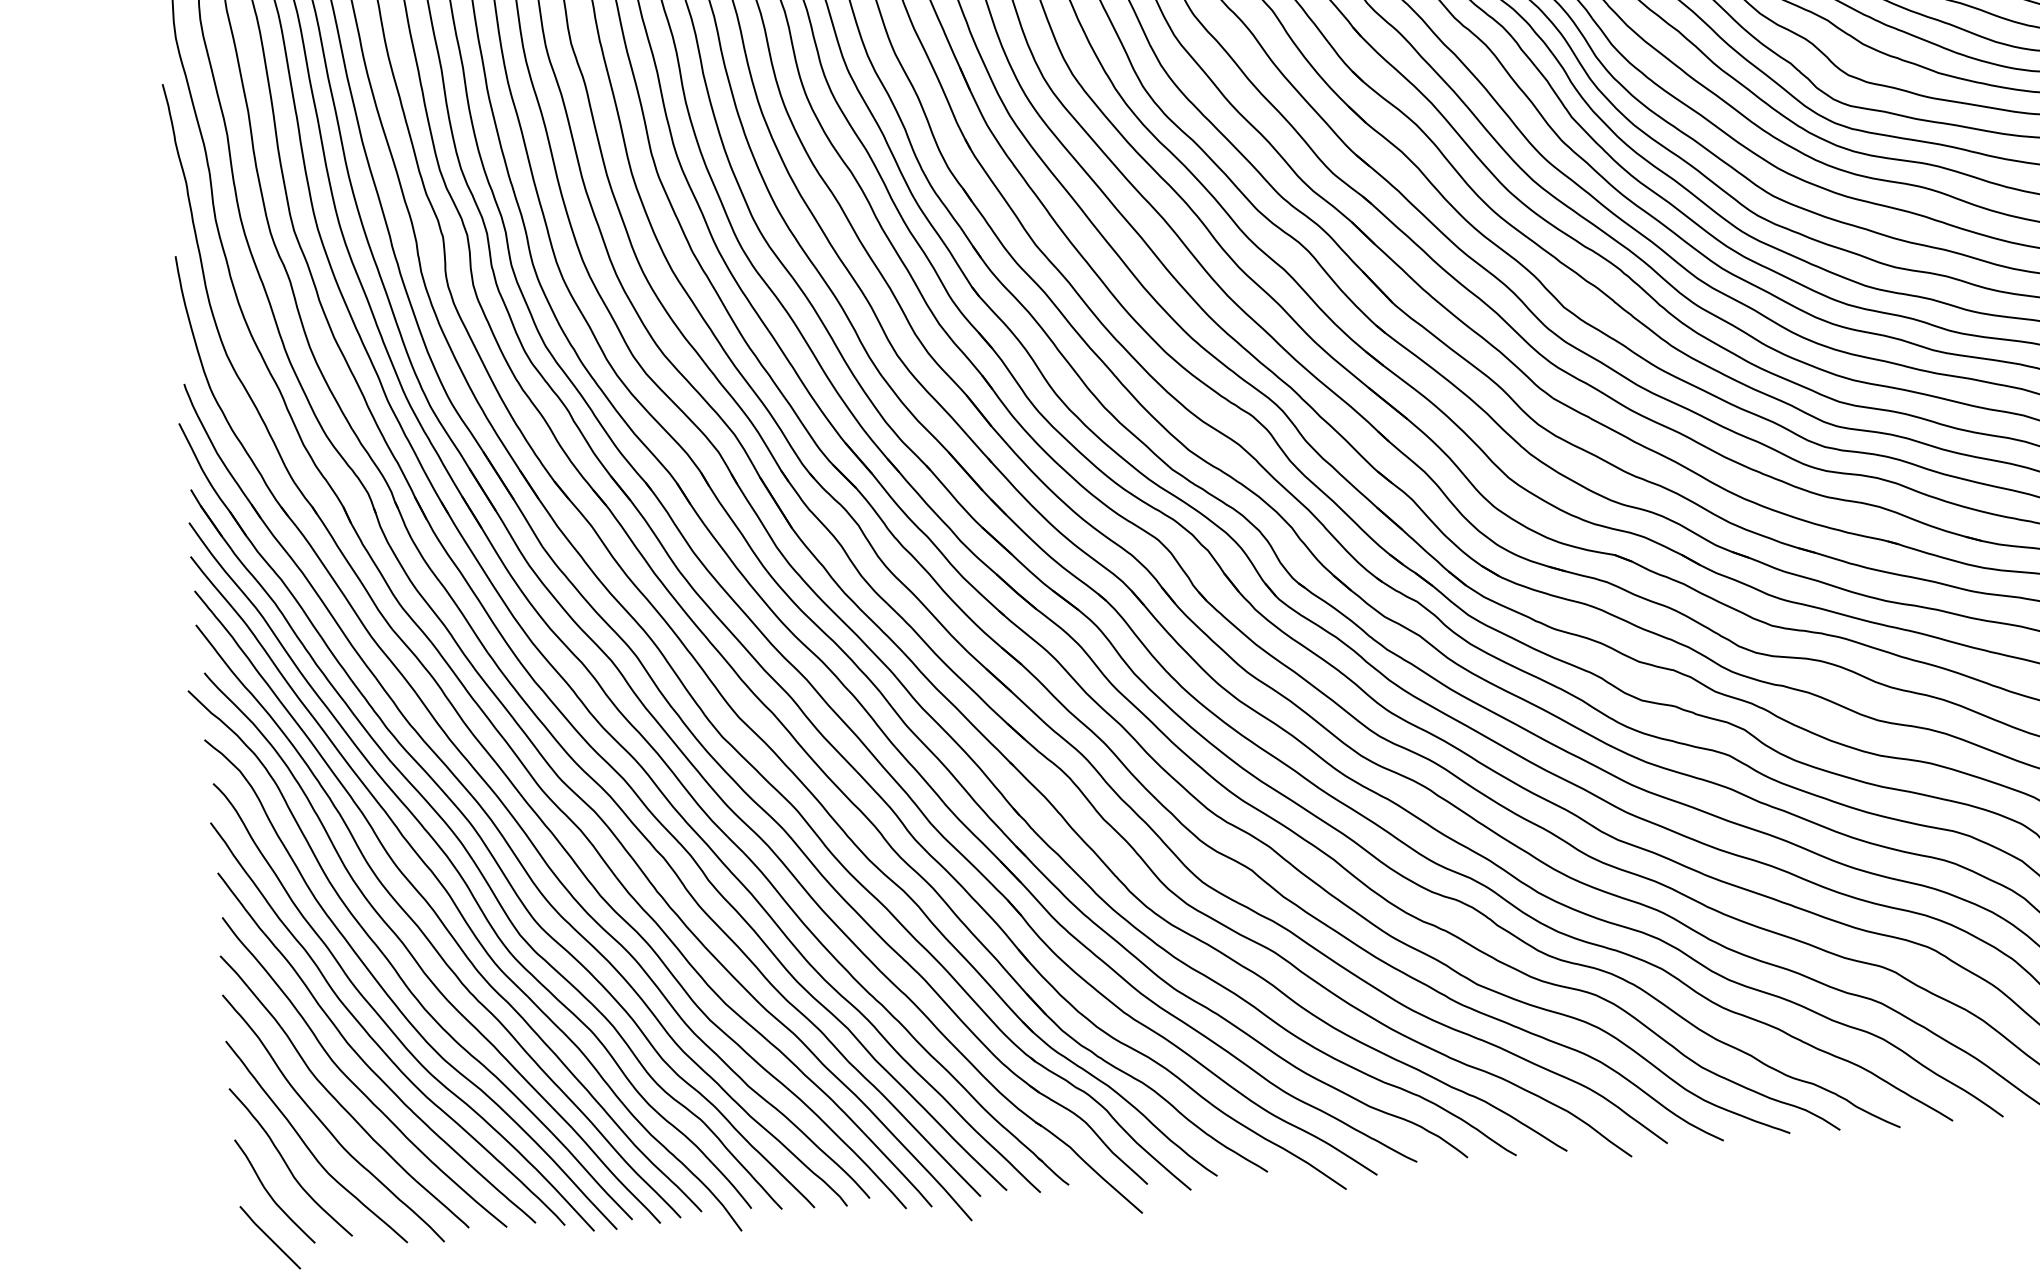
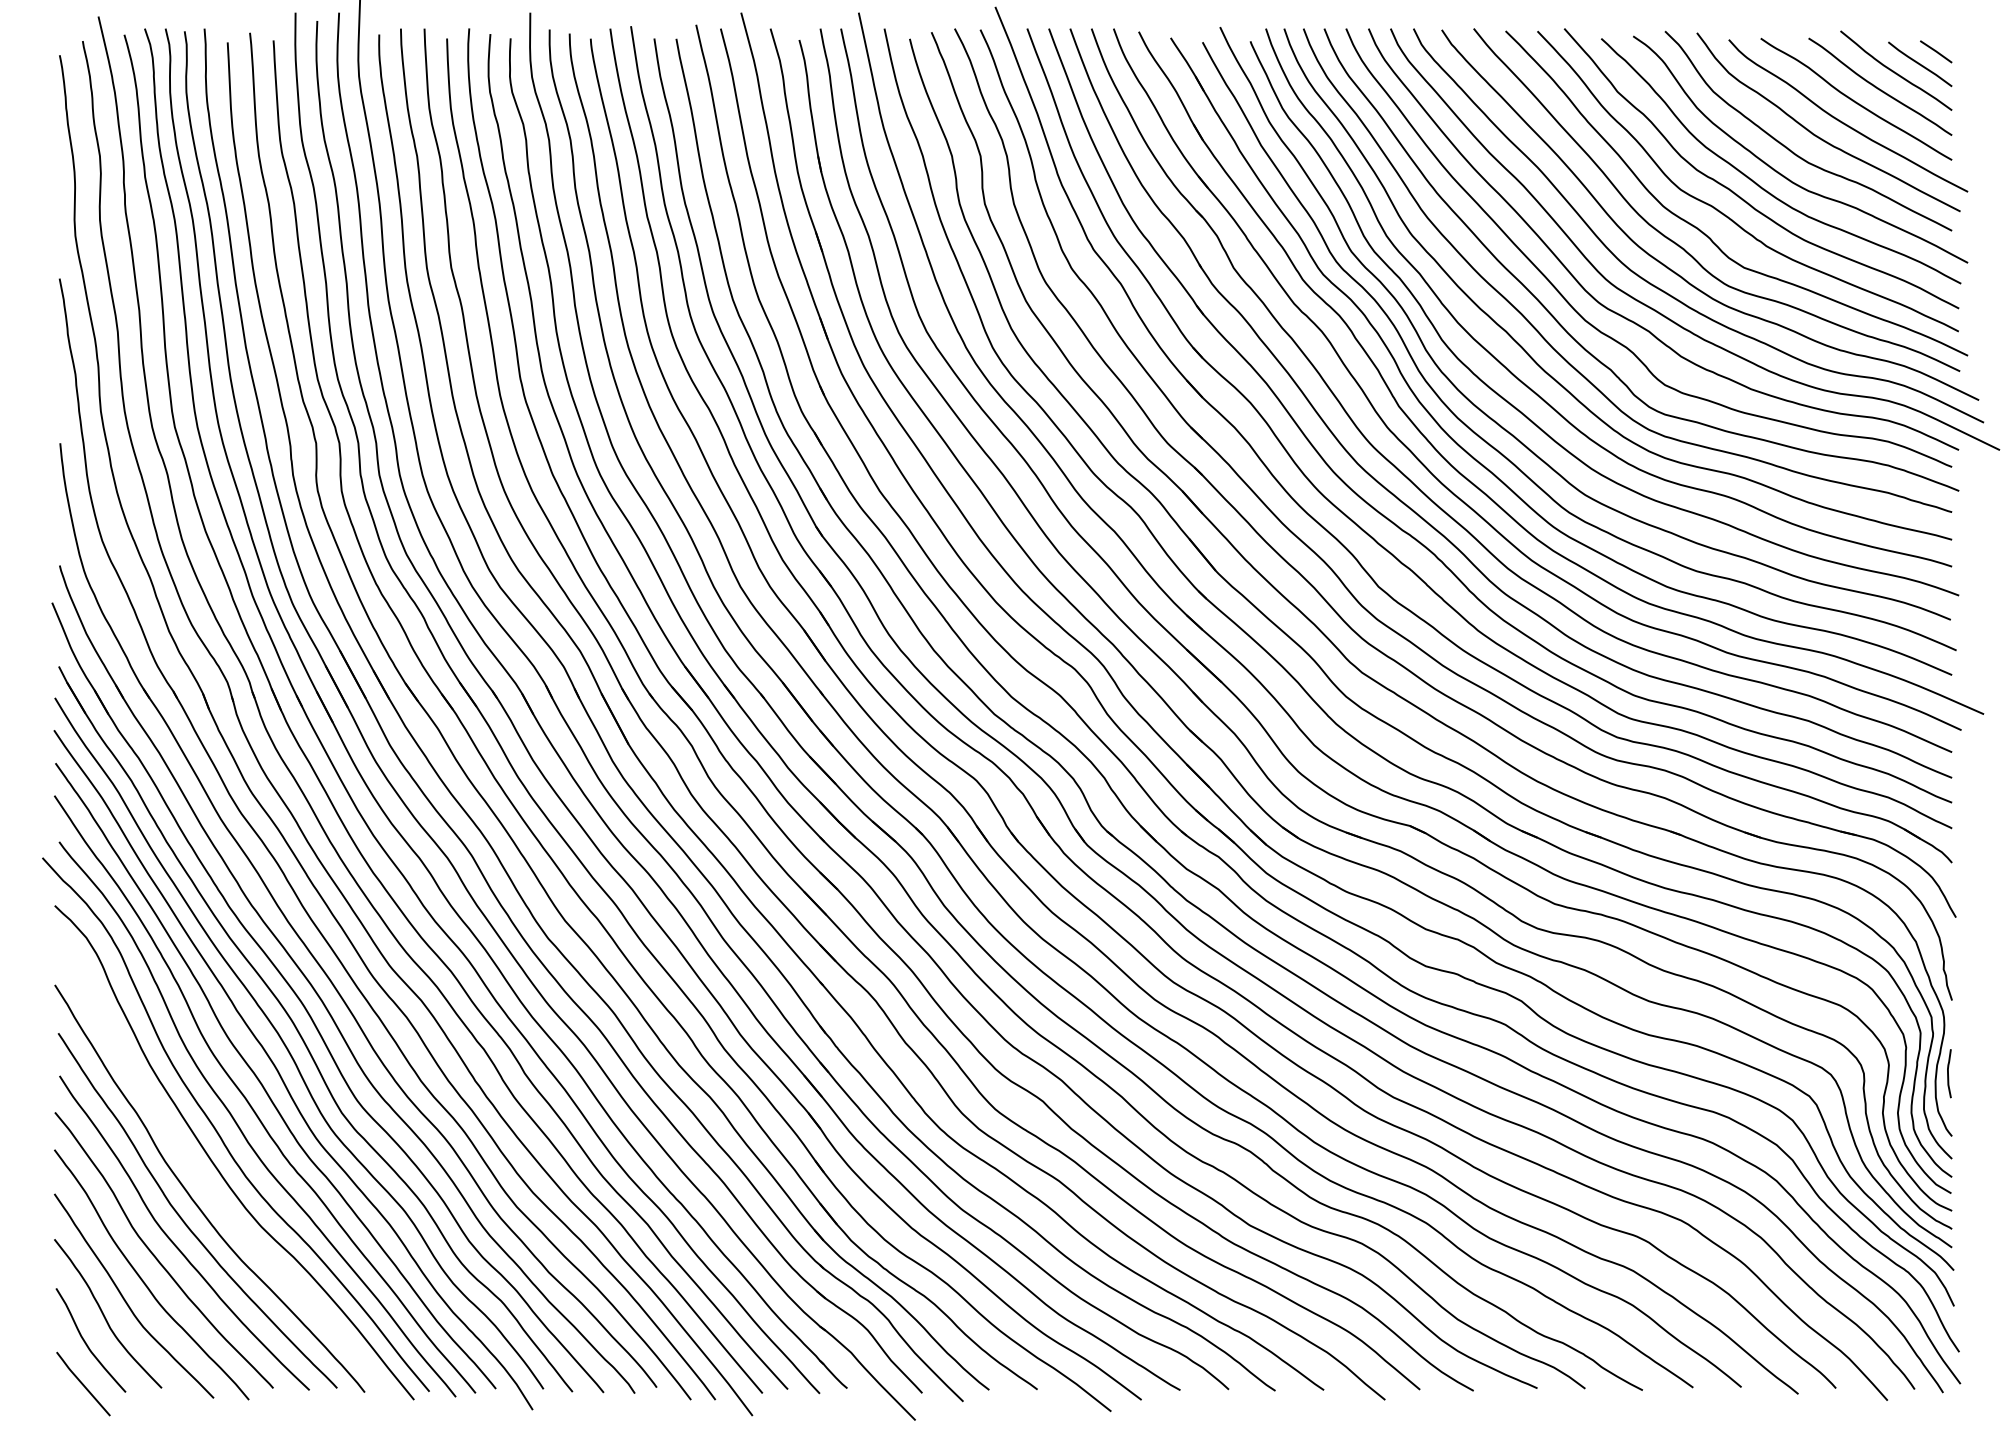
curve: (385, 1020) -> (207, 1185), removed

